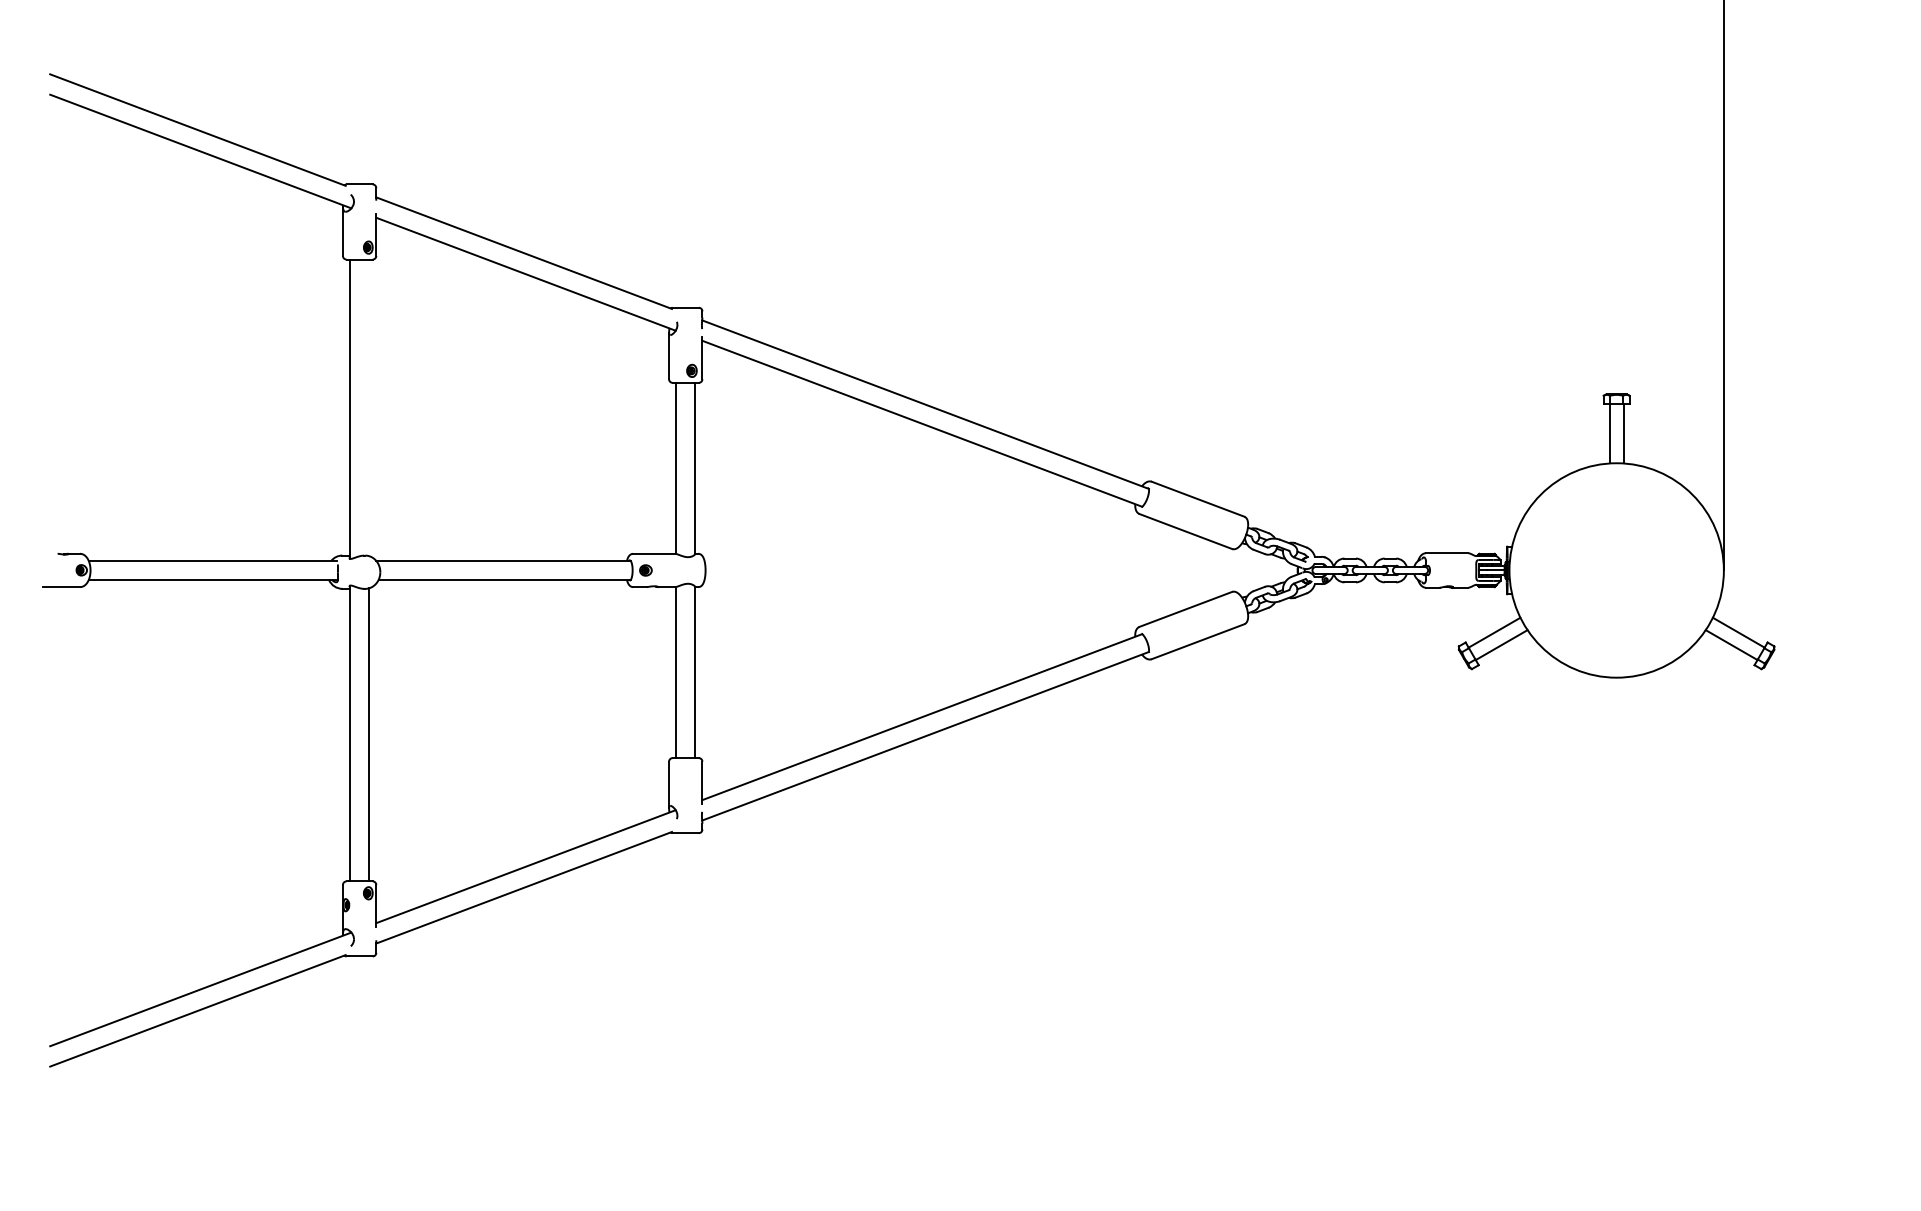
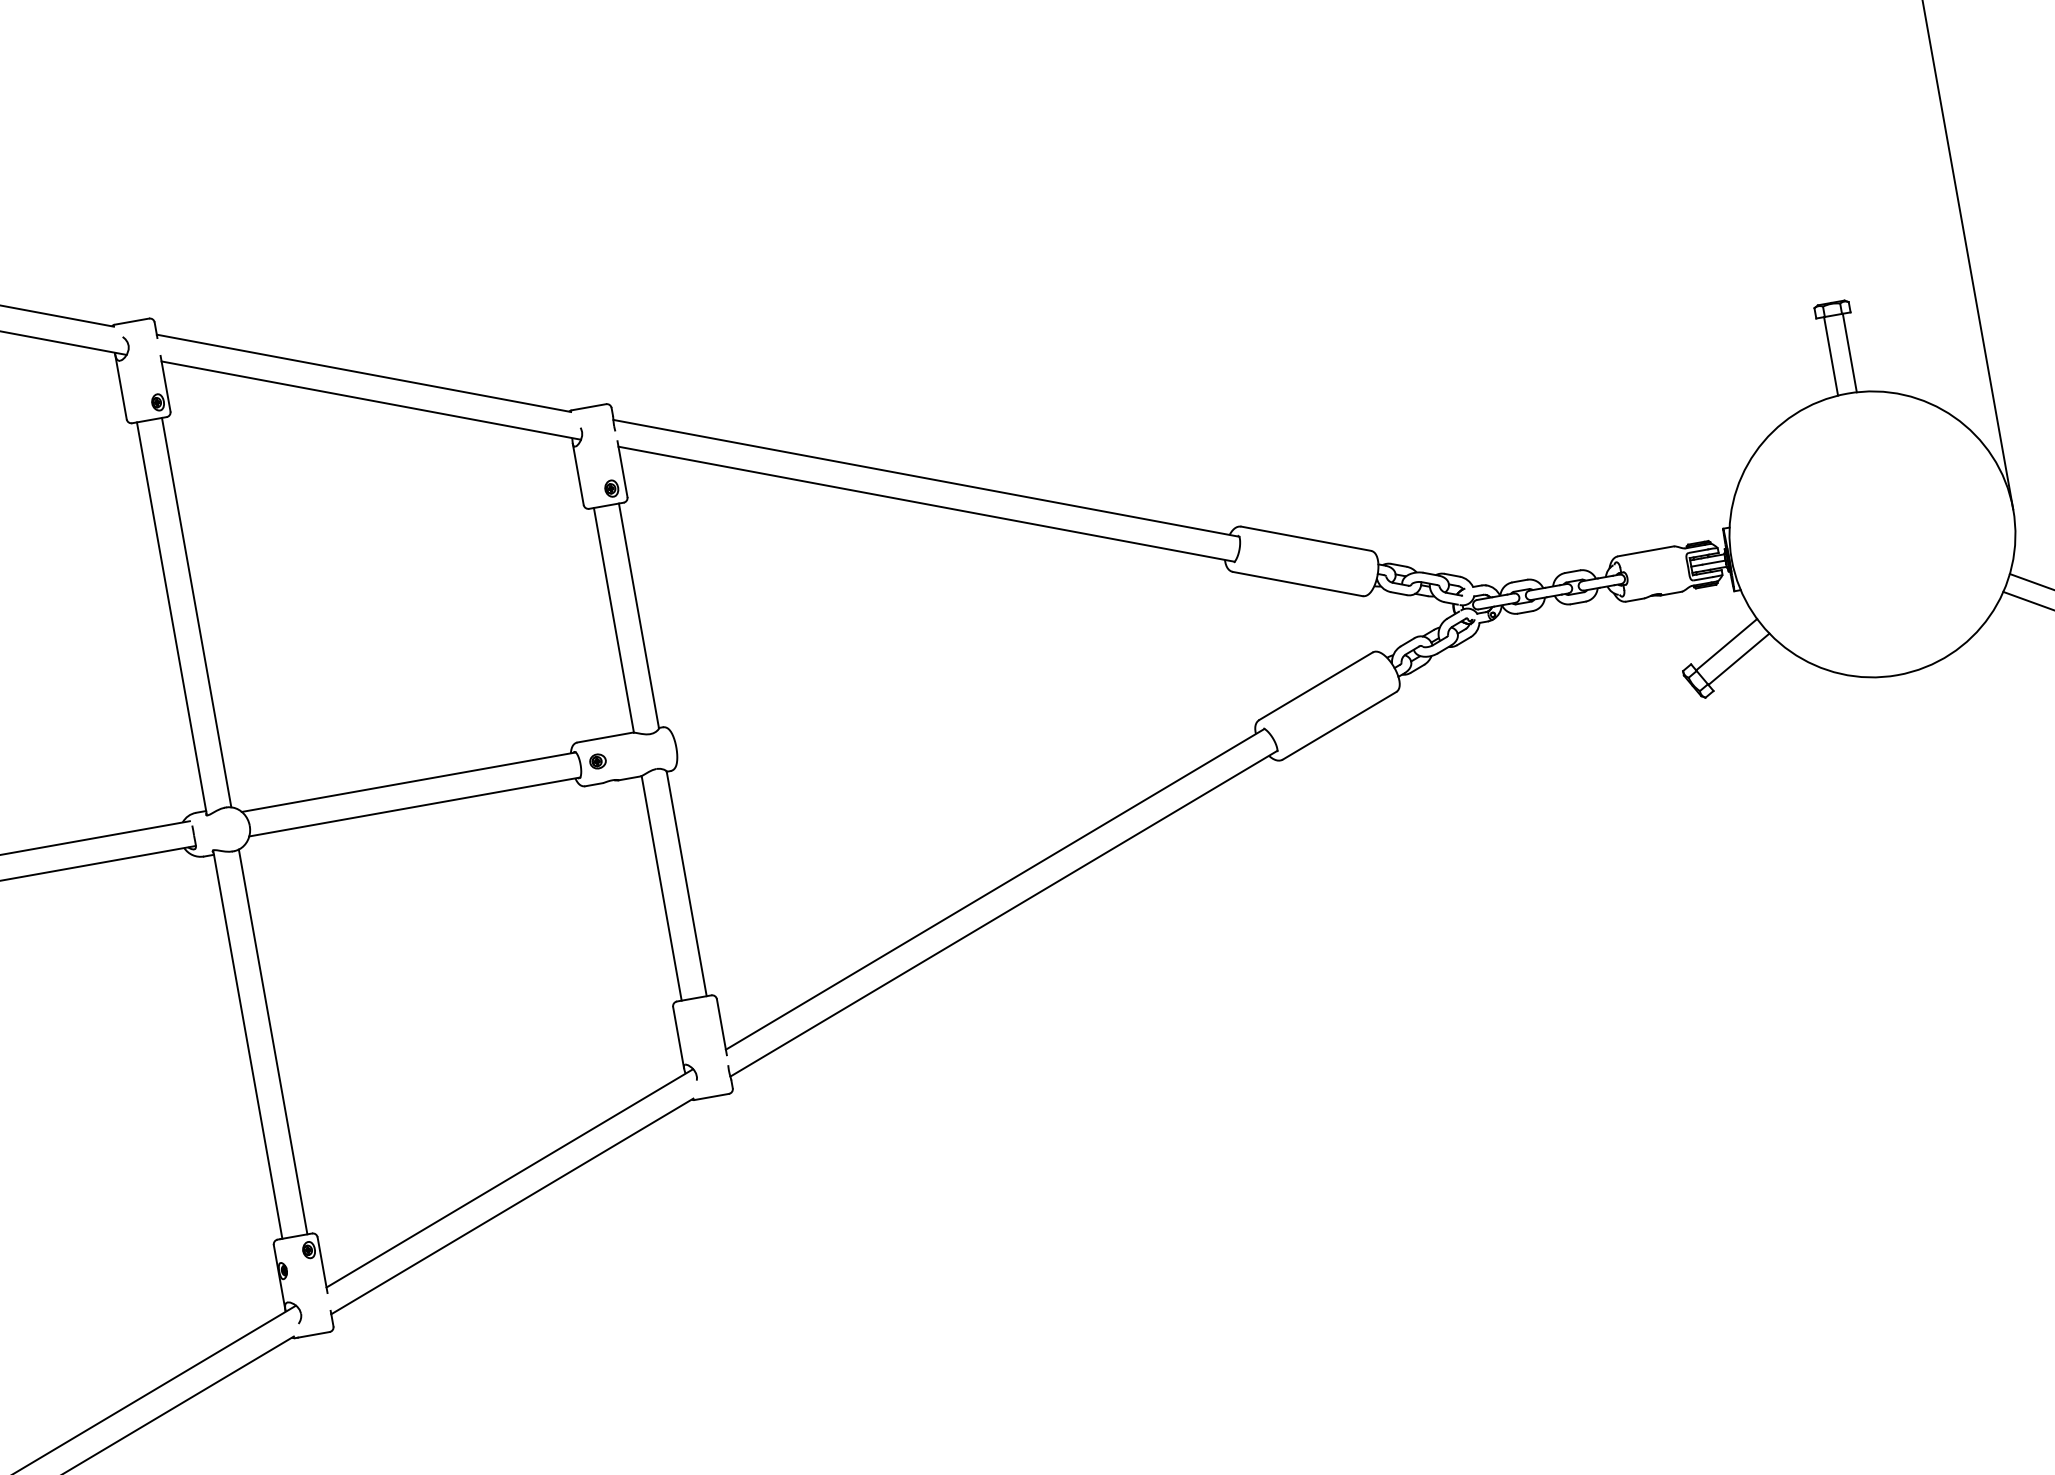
line: (369, 407) -> (197, 612), added

